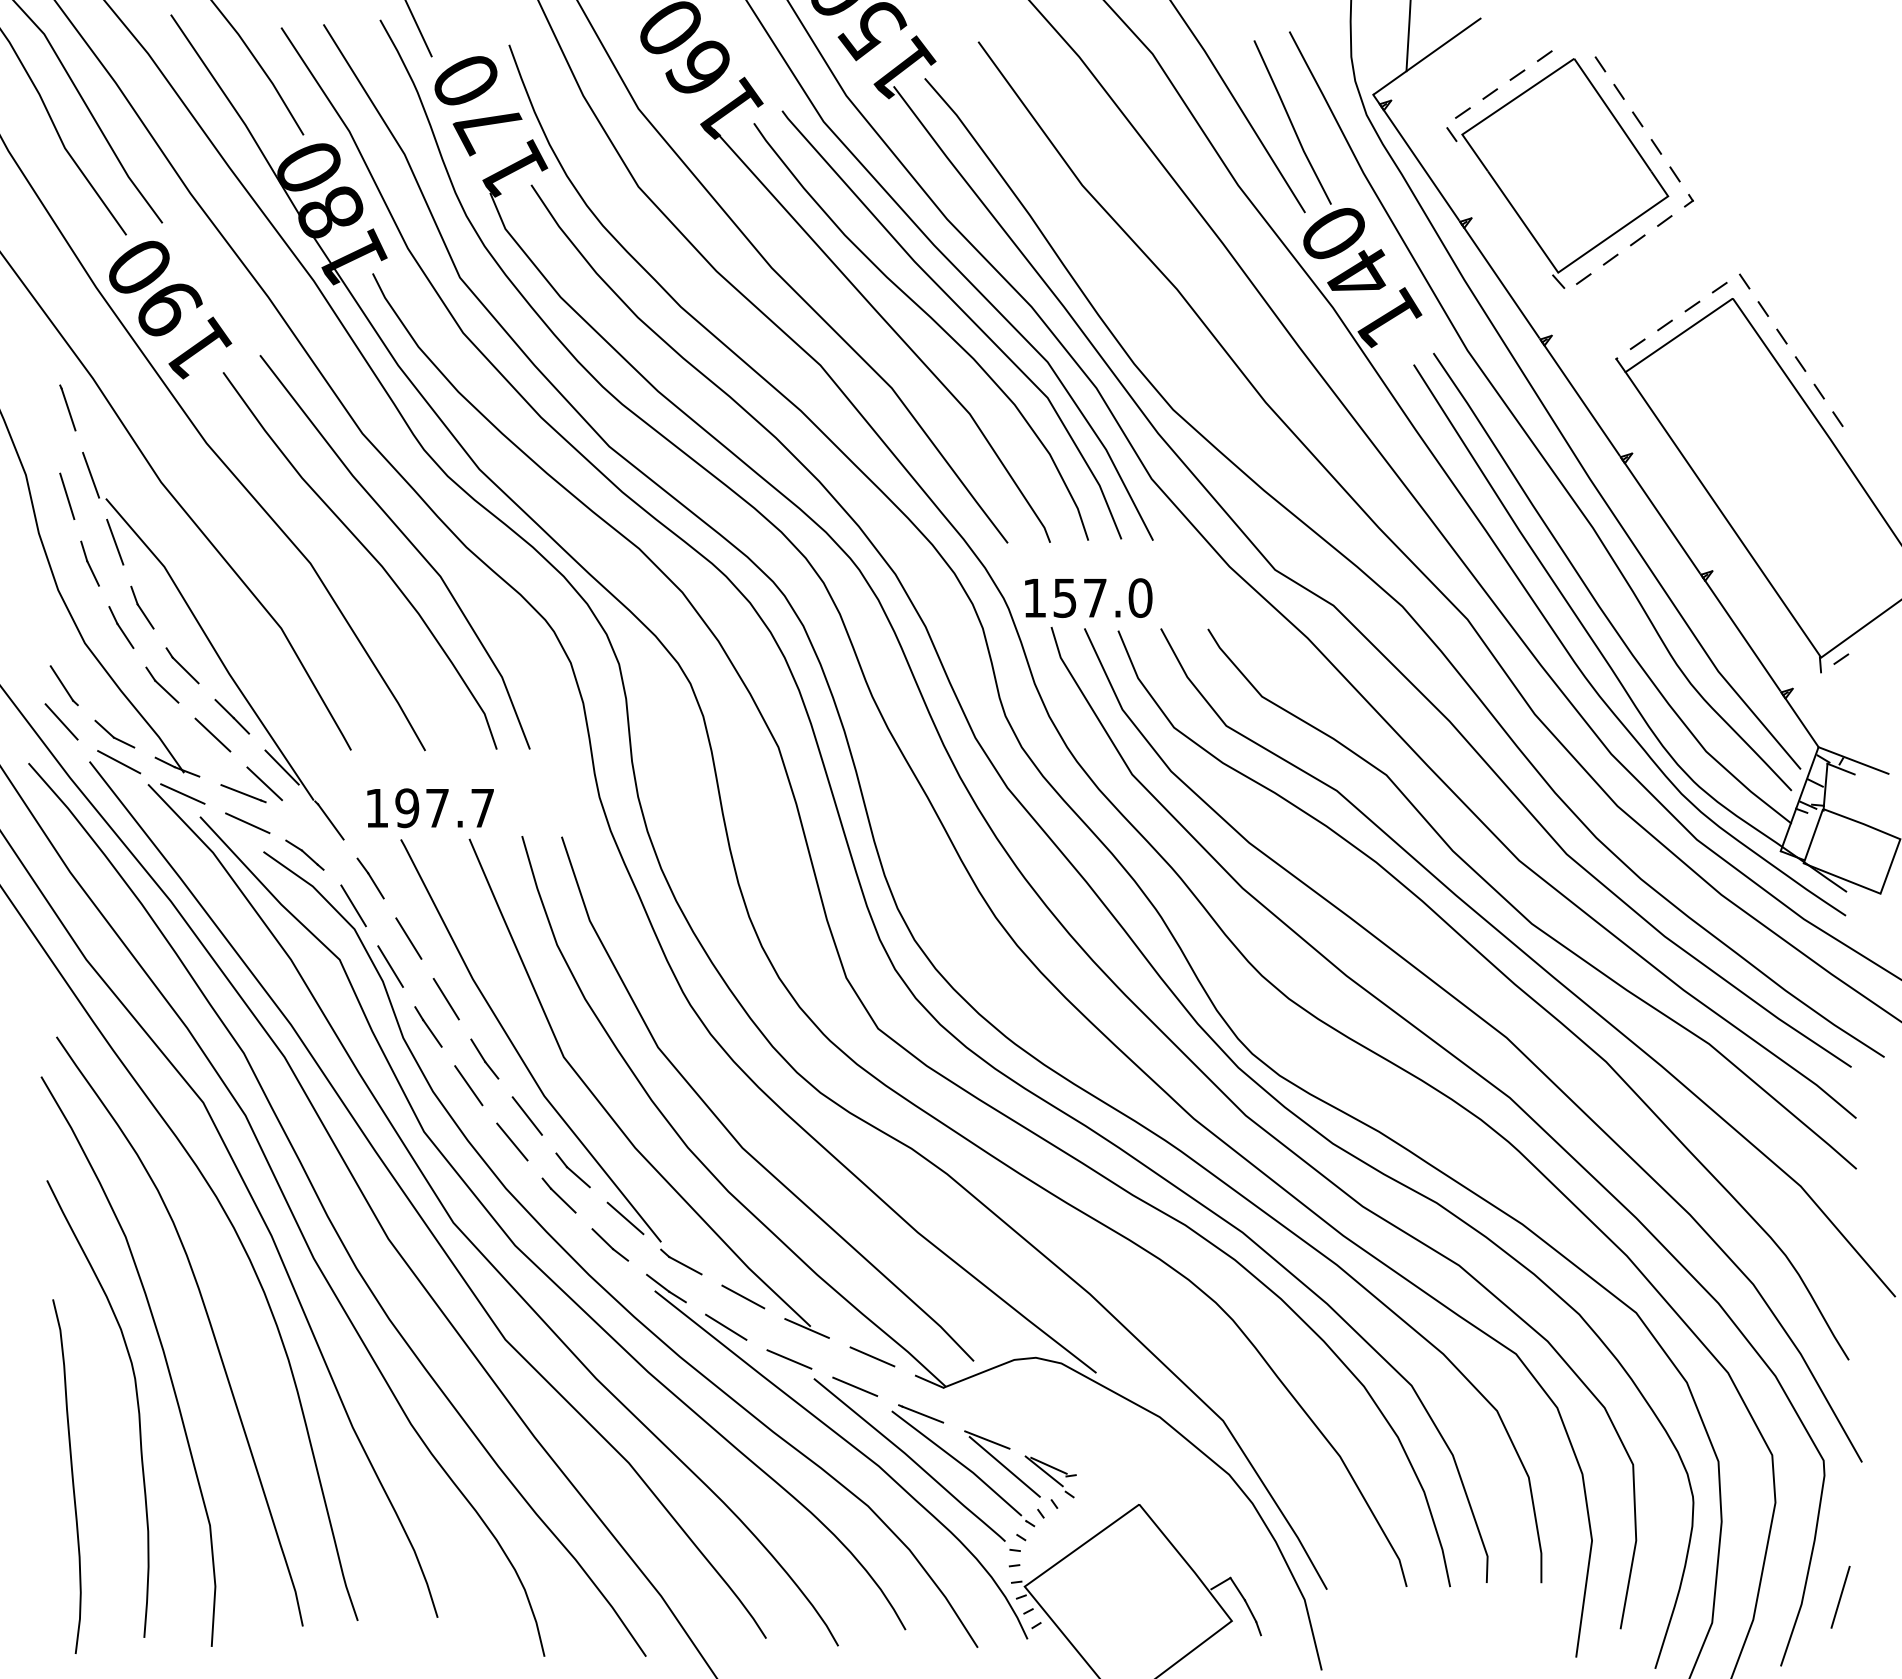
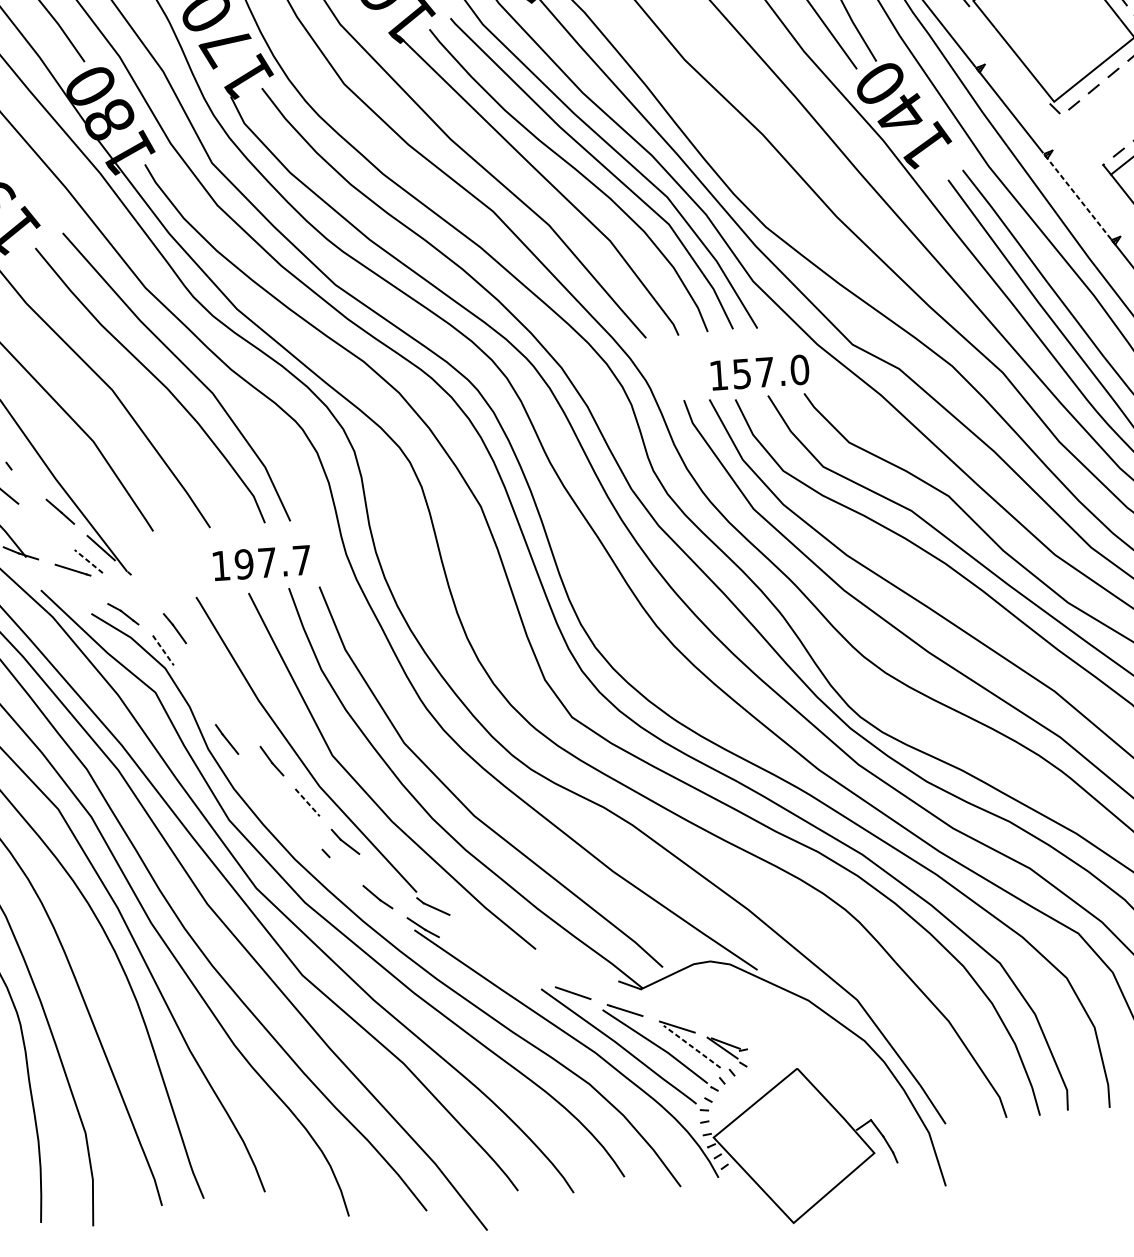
line: (1579, 396) -> (1076, 195), solid -> dashed
text: (1088, 597) -> (759, 372), moved
line: (185, 670) -> (22, 478), removed
line: (212, 734) -> (46, 526), removed
line: (264, 783) -> (88, 561), solid -> dashed
line: (182, 793) -> (26, 573), removed
text: (430, 808) -> (262, 563), moved
line: (330, 821) -> (141, 587), removed
line: (247, 823) -> (77, 592), removed
line: (353, 905) -> (163, 650), solid -> dashed
line: (408, 938) -> (207, 672), removed
line: (390, 966) -> (194, 695), removed
line: (445, 998) -> (238, 716), removed
line: (468, 1085) -> (260, 782), removed
line: (527, 1116) -> (307, 802), solid -> dashed
line: (512, 1141) -> (297, 822), removed
line: (563, 1200) -> (339, 865), removed
line: (625, 1218) -> (388, 876), removed
line: (743, 1296) -> (482, 929), removed
line: (726, 1326) -> (471, 953), removed
line: (806, 1328) -> (532, 950), removed
line: (872, 1356) -> (584, 969), removed
line: (789, 1359) -> (521, 975), removed
line: (1004, 1466) -> (691, 1046), solid -> dashed

